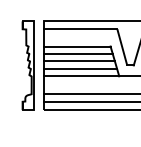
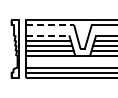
line: (81, 28) -> (50, 24), solid -> dashed
line: (78, 46) -> (48, 36), solid -> dashed

